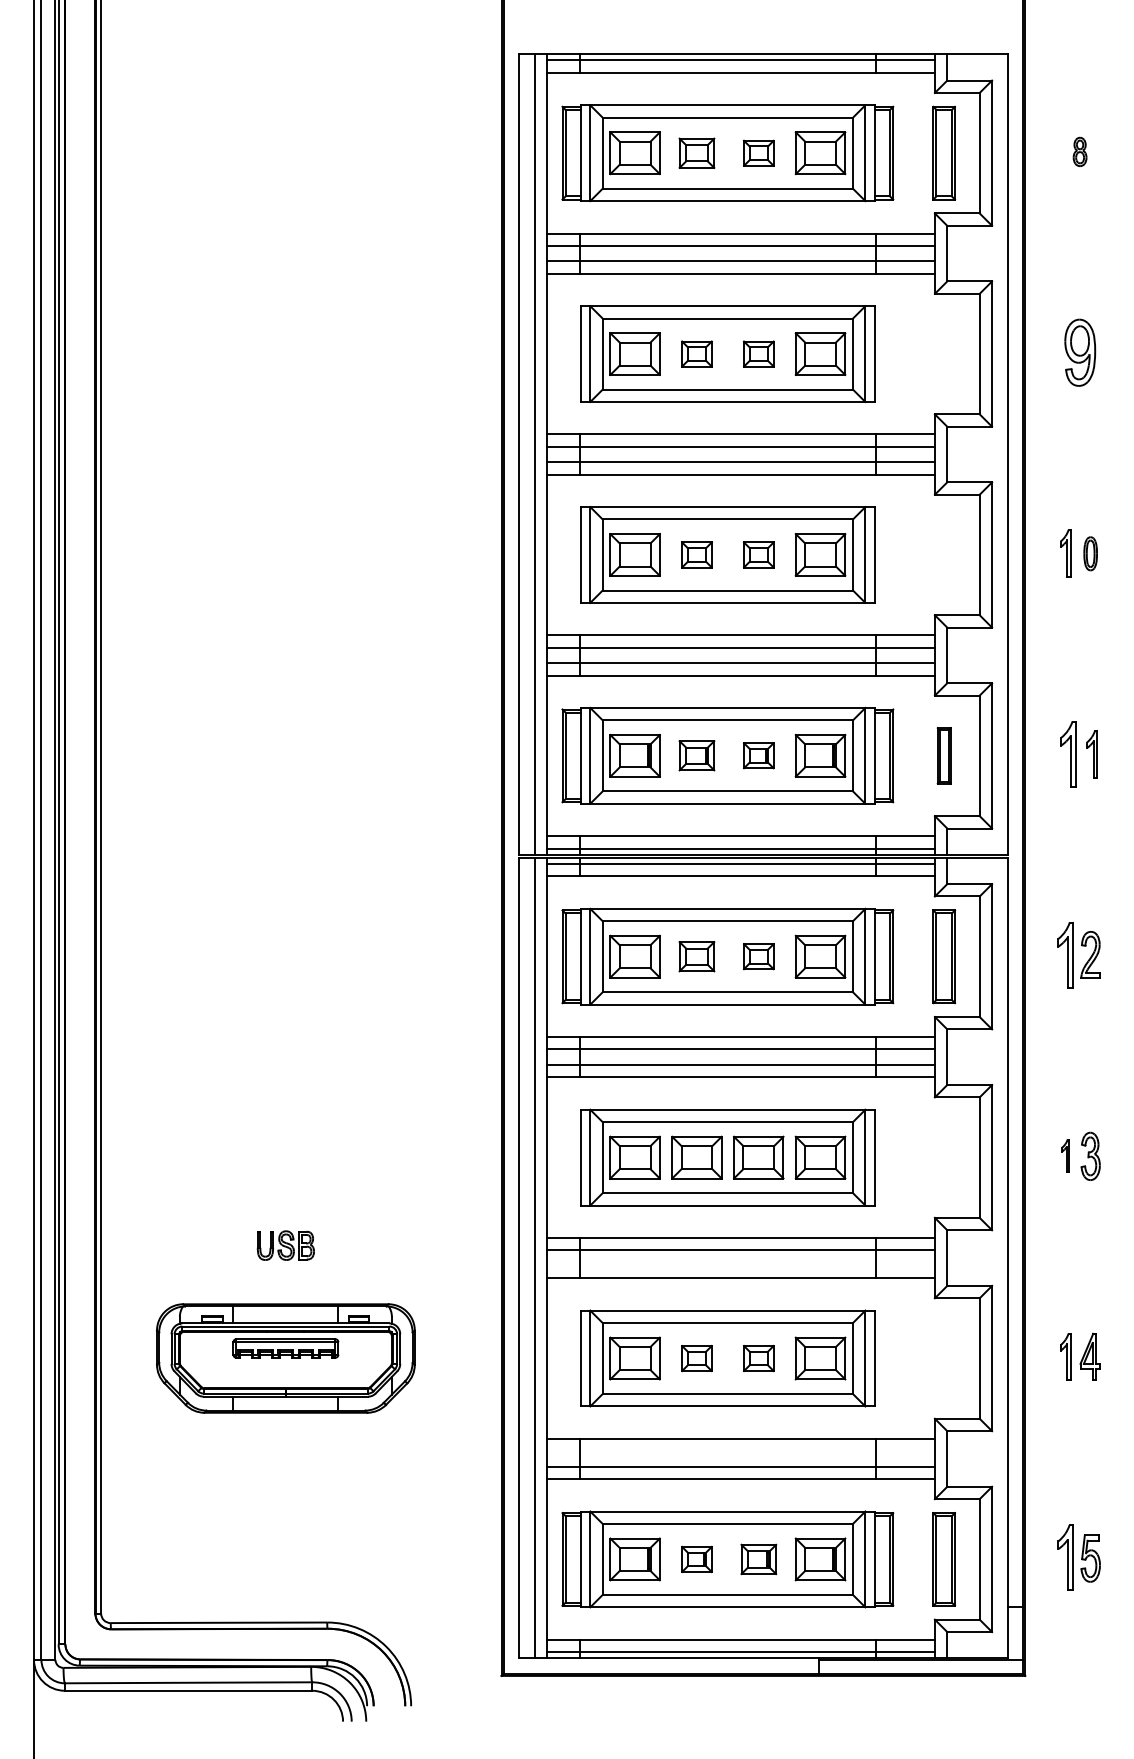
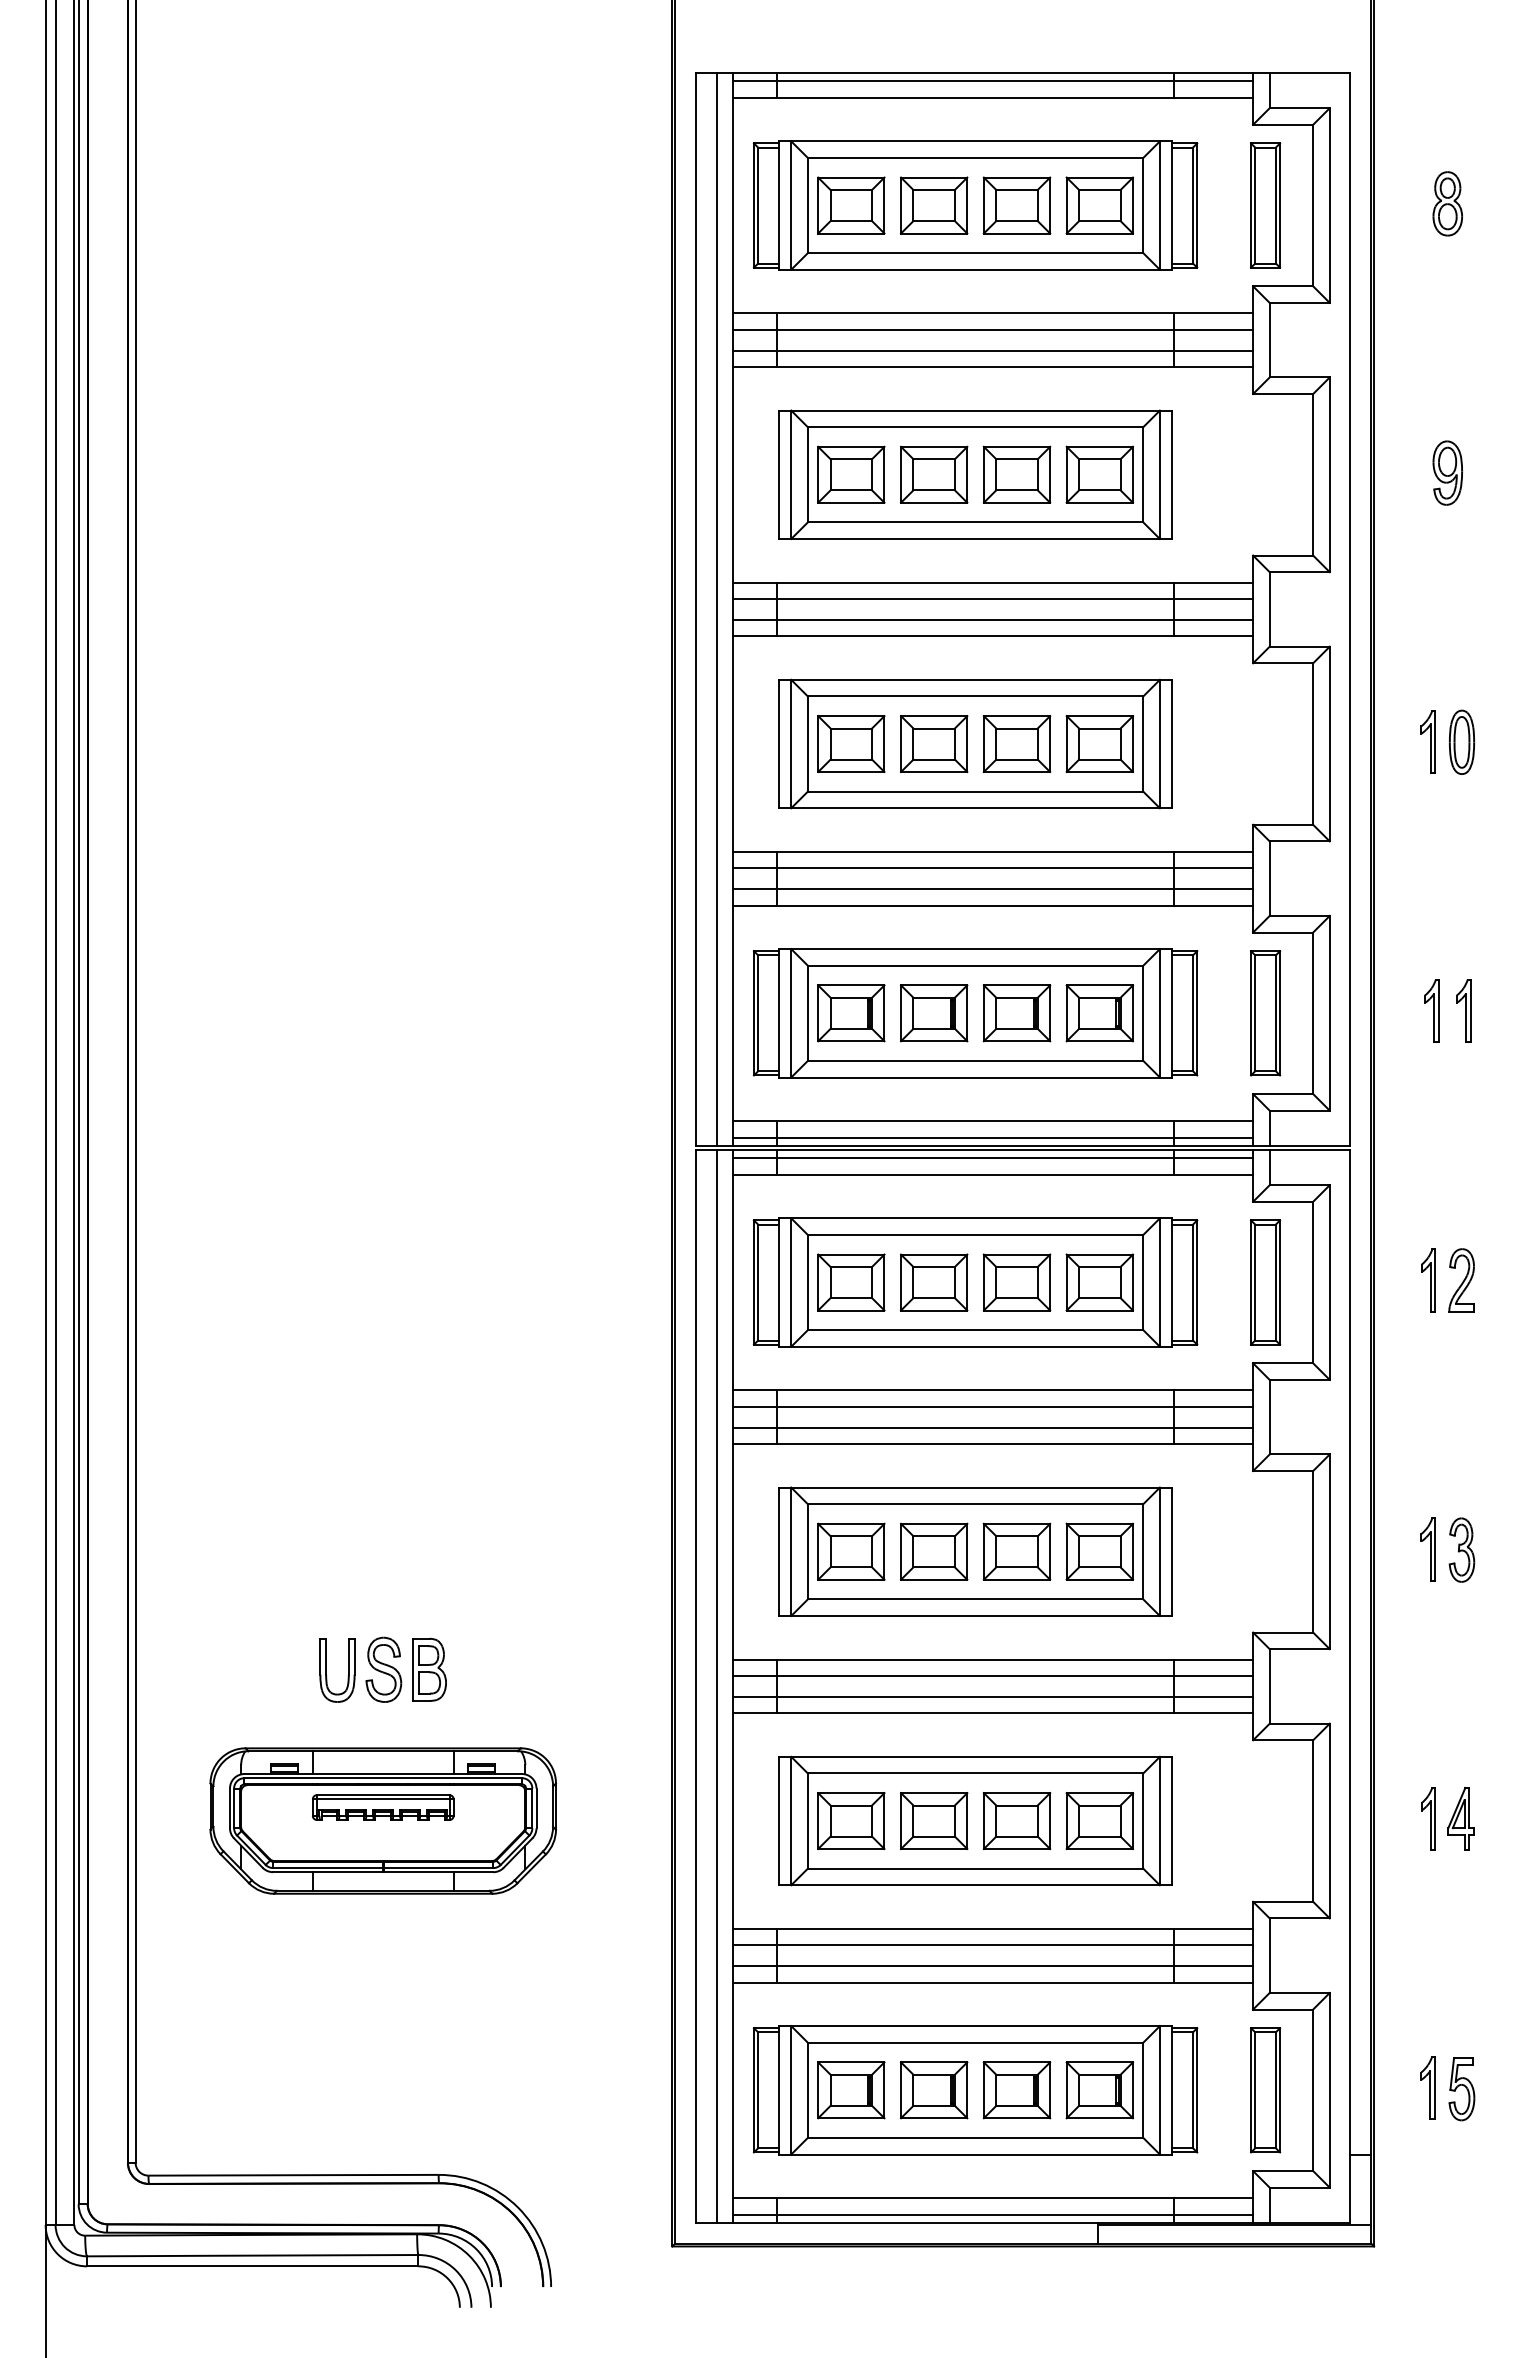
part: (1079, 151) -> (1446, 203), size x1.67
part: (696, 153) -> (933, 205), size x1.43
part: (758, 153) -> (1016, 205), size x1.67
part: (1079, 352) -> (1446, 472), size x0.71
part: (696, 353) -> (933, 474), size x1.67
part: (758, 353) -> (1016, 474), size x1.67
part: (1090, 553) -> (1461, 742), size x1.43
part: (696, 554) -> (933, 743), size x1.67
part: (758, 554) -> (1016, 743), size x1.67
part: (1067, 754) -> (1430, 1011), size x0.71
part: (696, 755) -> (933, 1012), size x1.43
part: (758, 755) -> (1016, 1012), size x1.67
part: (944, 755) -> (1265, 1012), size x1.67
part: (1065, 954) -> (1428, 1279), size x0.71
part: (696, 956) -> (933, 1282), size x1.43
part: (758, 956) -> (1016, 1282), size x1.67
part: (1065, 1155) -> (1428, 1548), size x1.43
part: (285, 1245) -> (382, 1669), size x1.67
line: (740, 1265) -> (992, 1696), added
part: (696, 1358) -> (933, 1821), size x1.67
part: (758, 1358) -> (1016, 1821), size x1.67
line: (740, 1451) -> (992, 1945), added
part: (1065, 1557) -> (1428, 2087), size x0.71
part: (696, 1559) -> (933, 2090), size x1.67
part: (758, 1559) -> (1016, 2090), size x1.43

